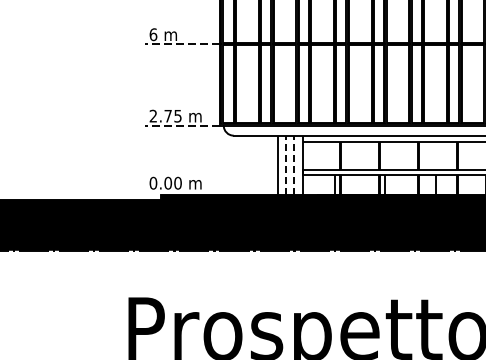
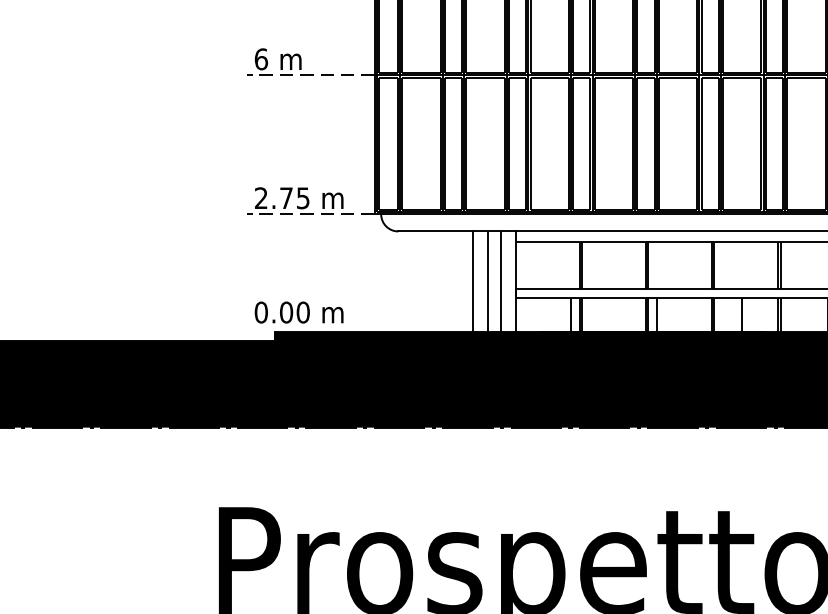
line: (286, 164) -> (488, 280), dashed -> solid
line: (293, 164) -> (500, 280), dashed -> solid

